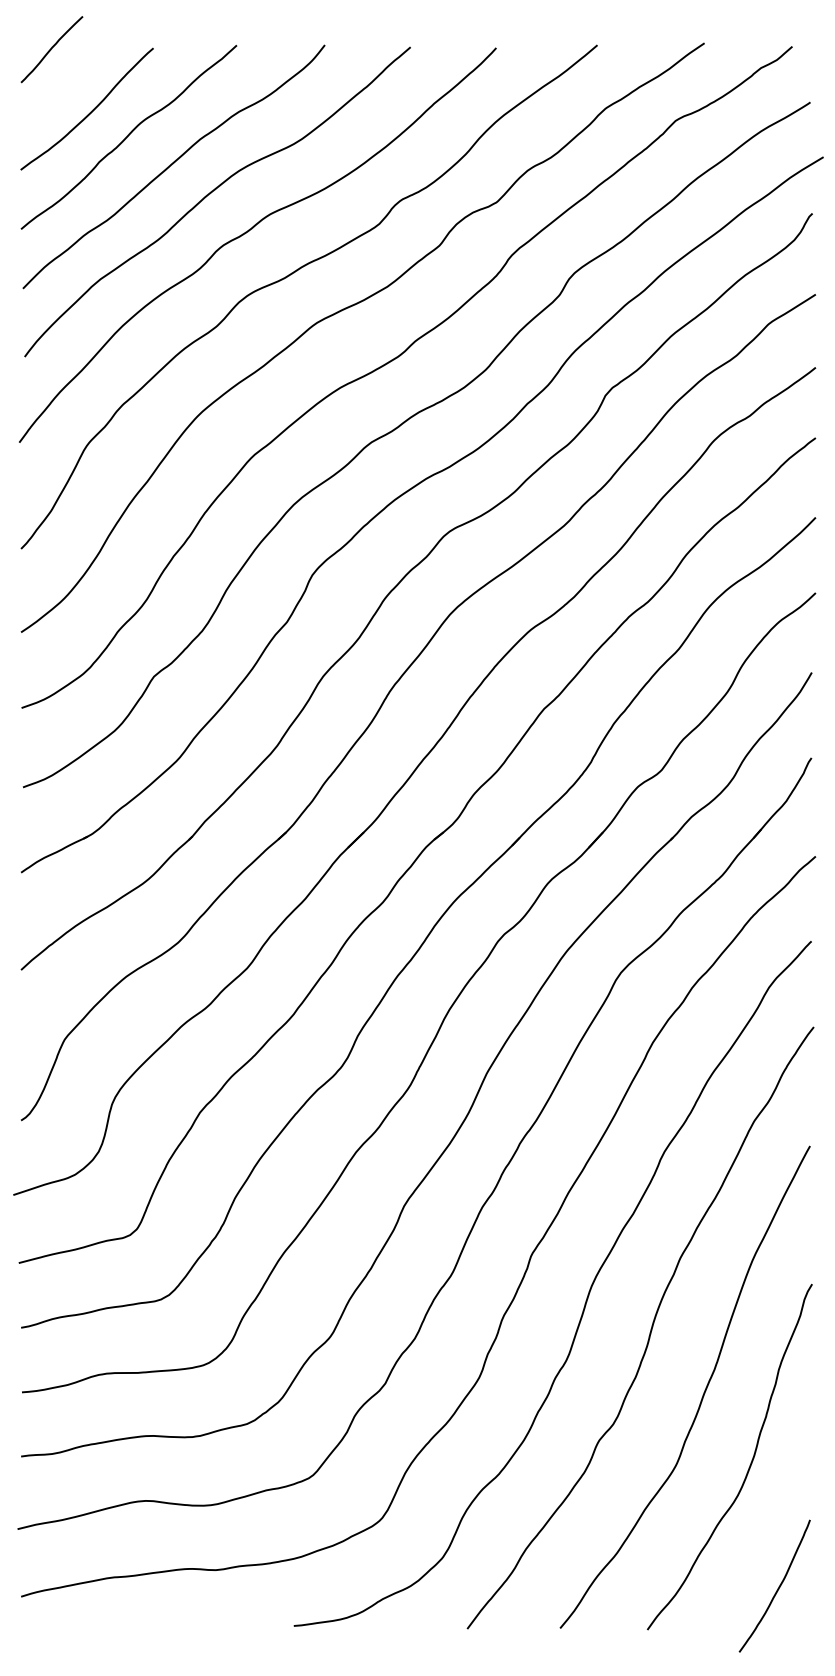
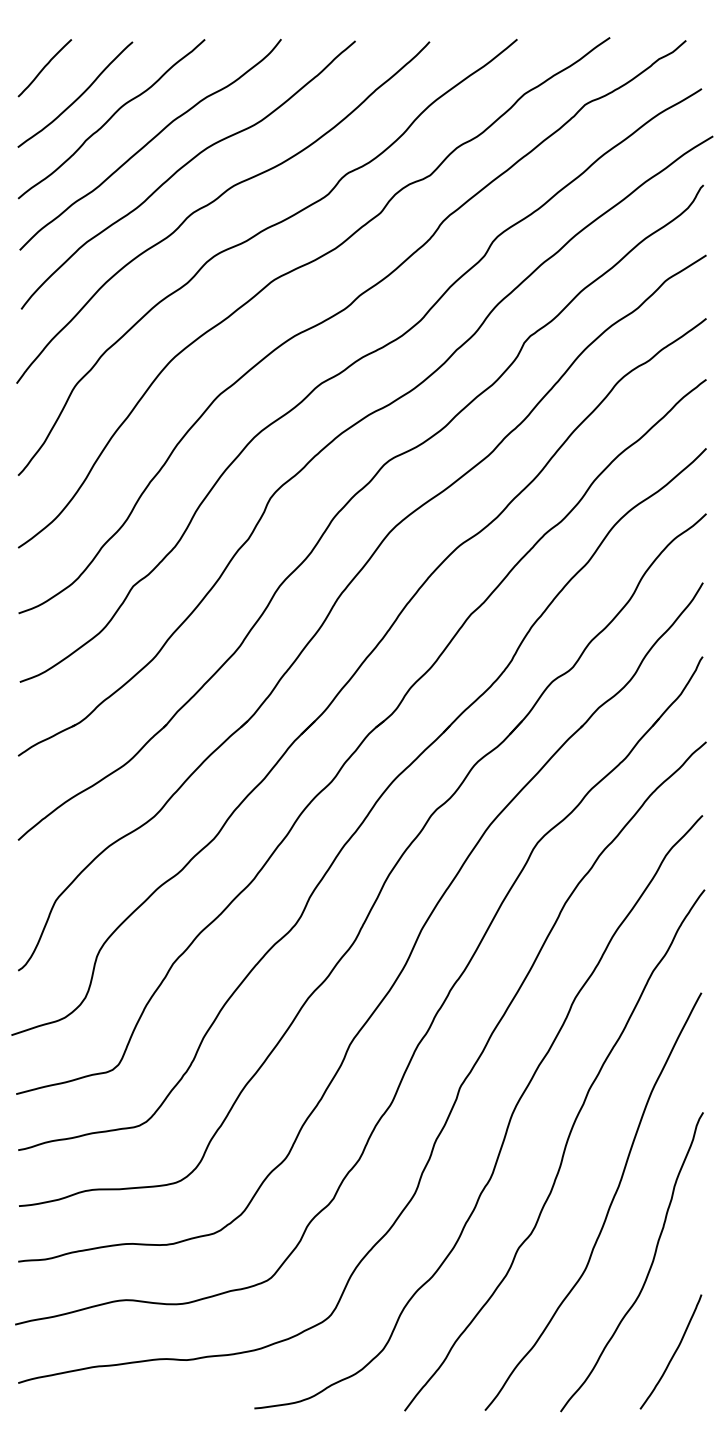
curve: (51, 49) -> (44, 68), moved
curve: (777, 1587) -> (673, 1353), moved

